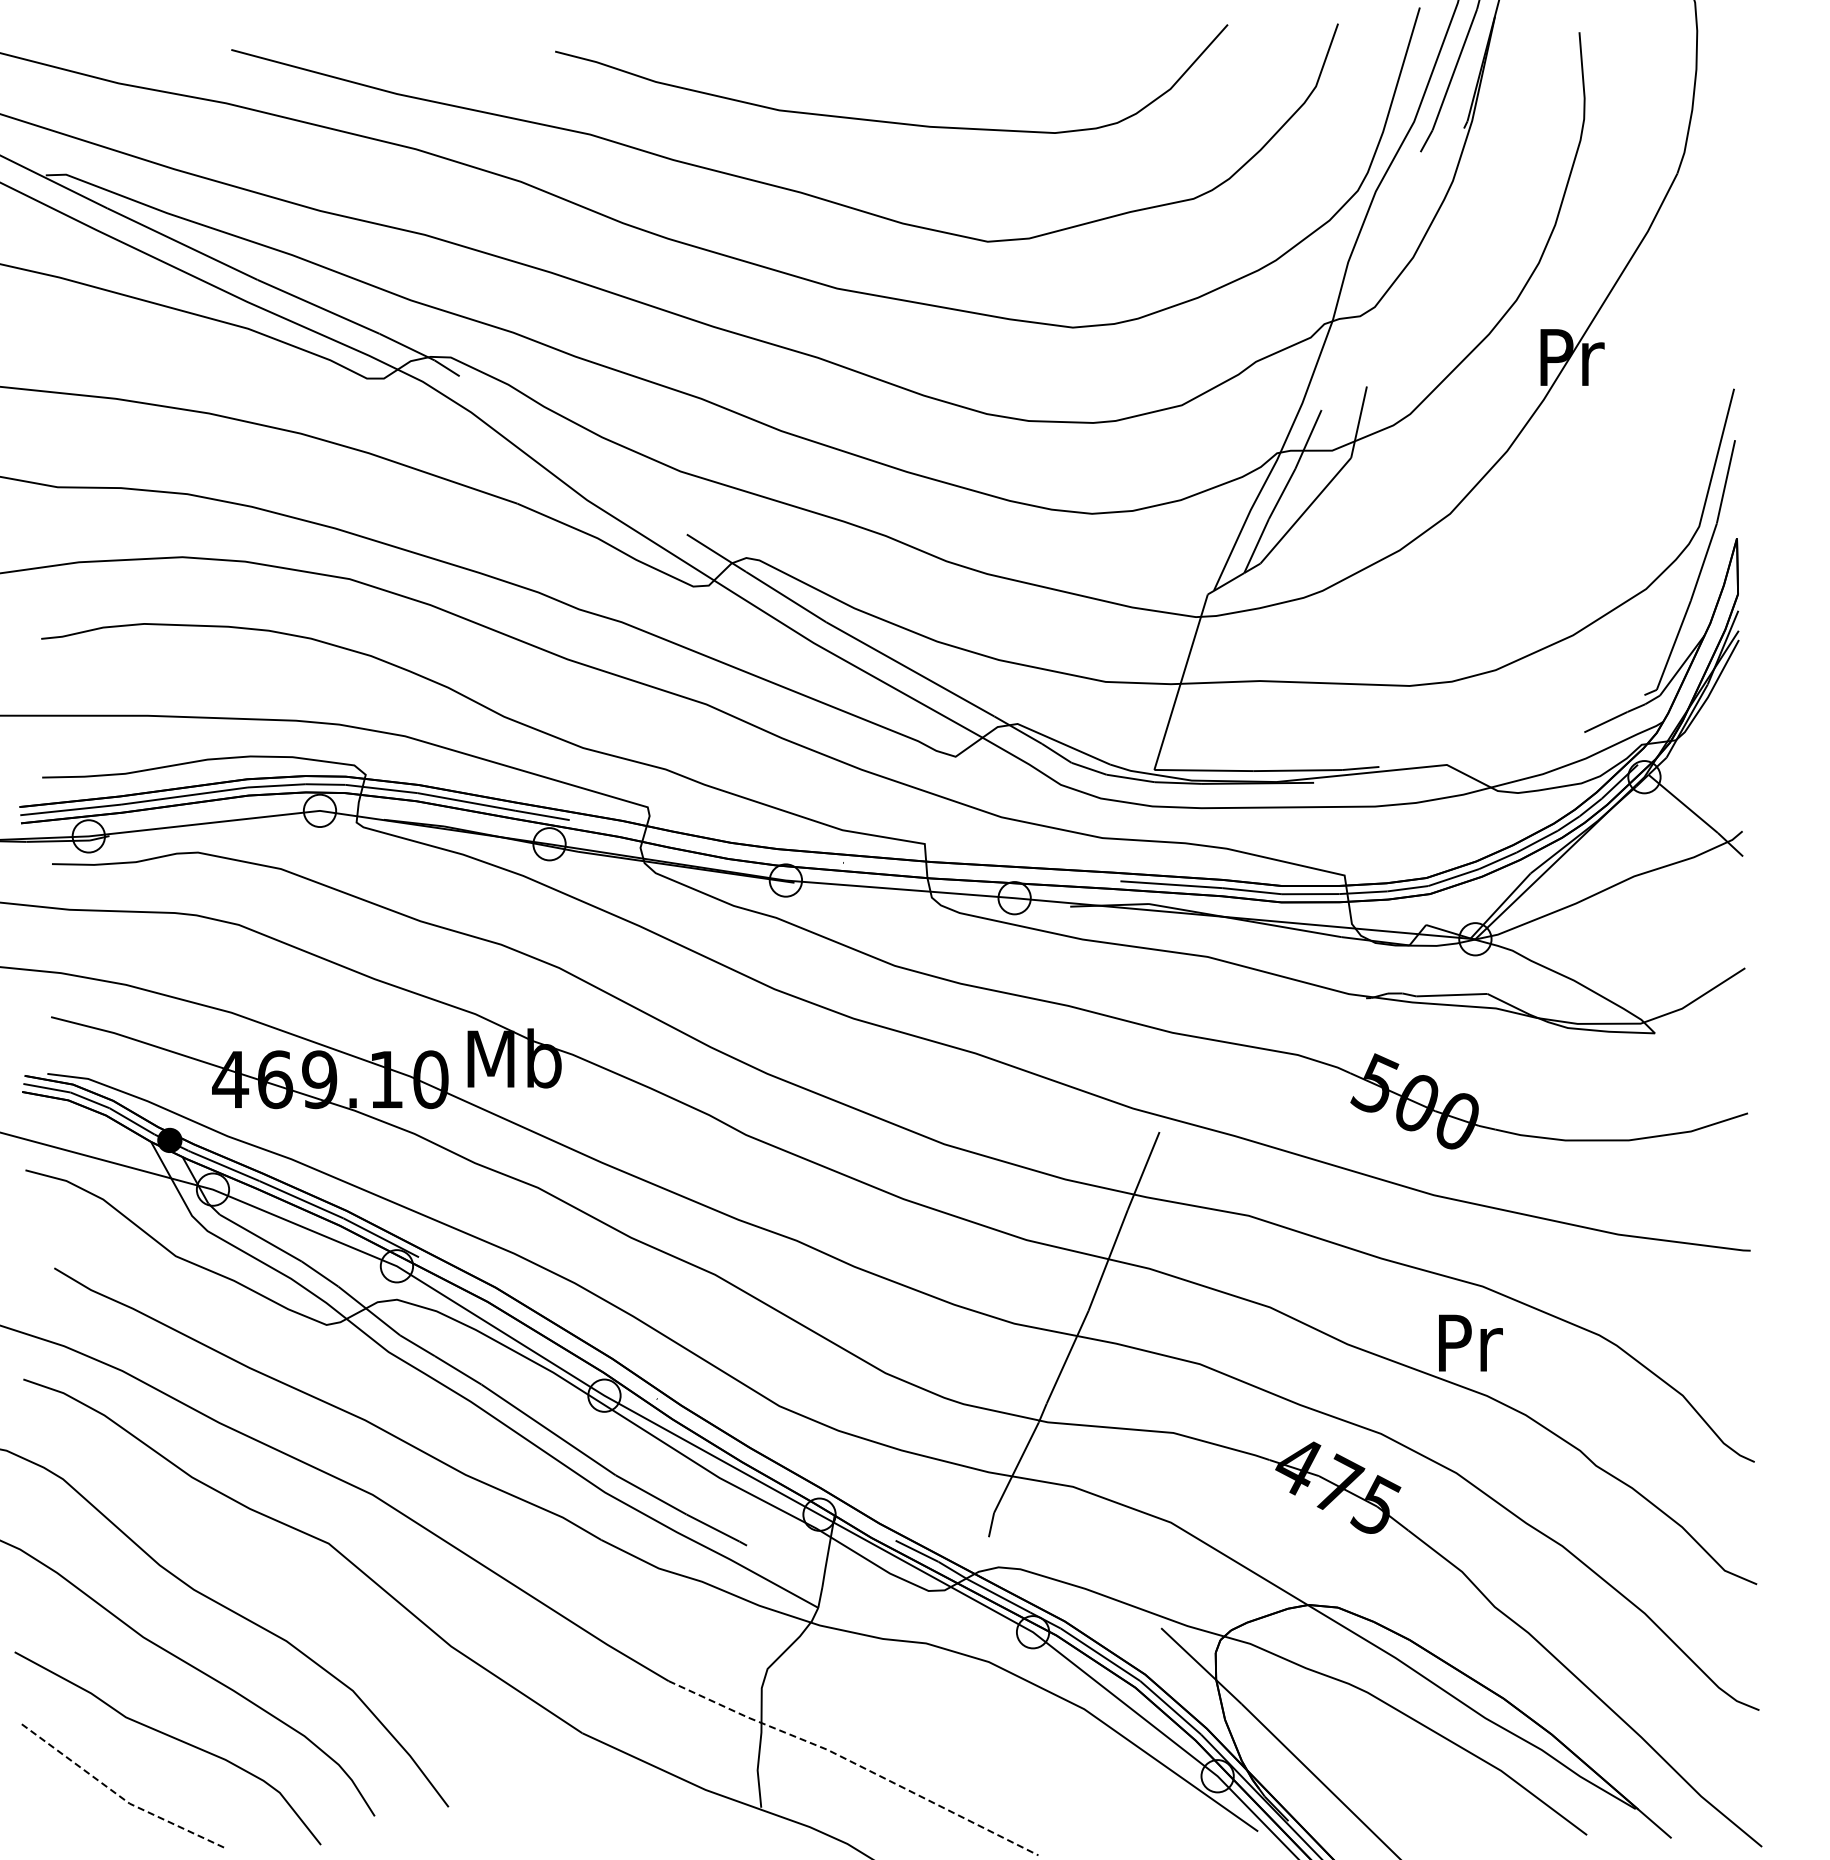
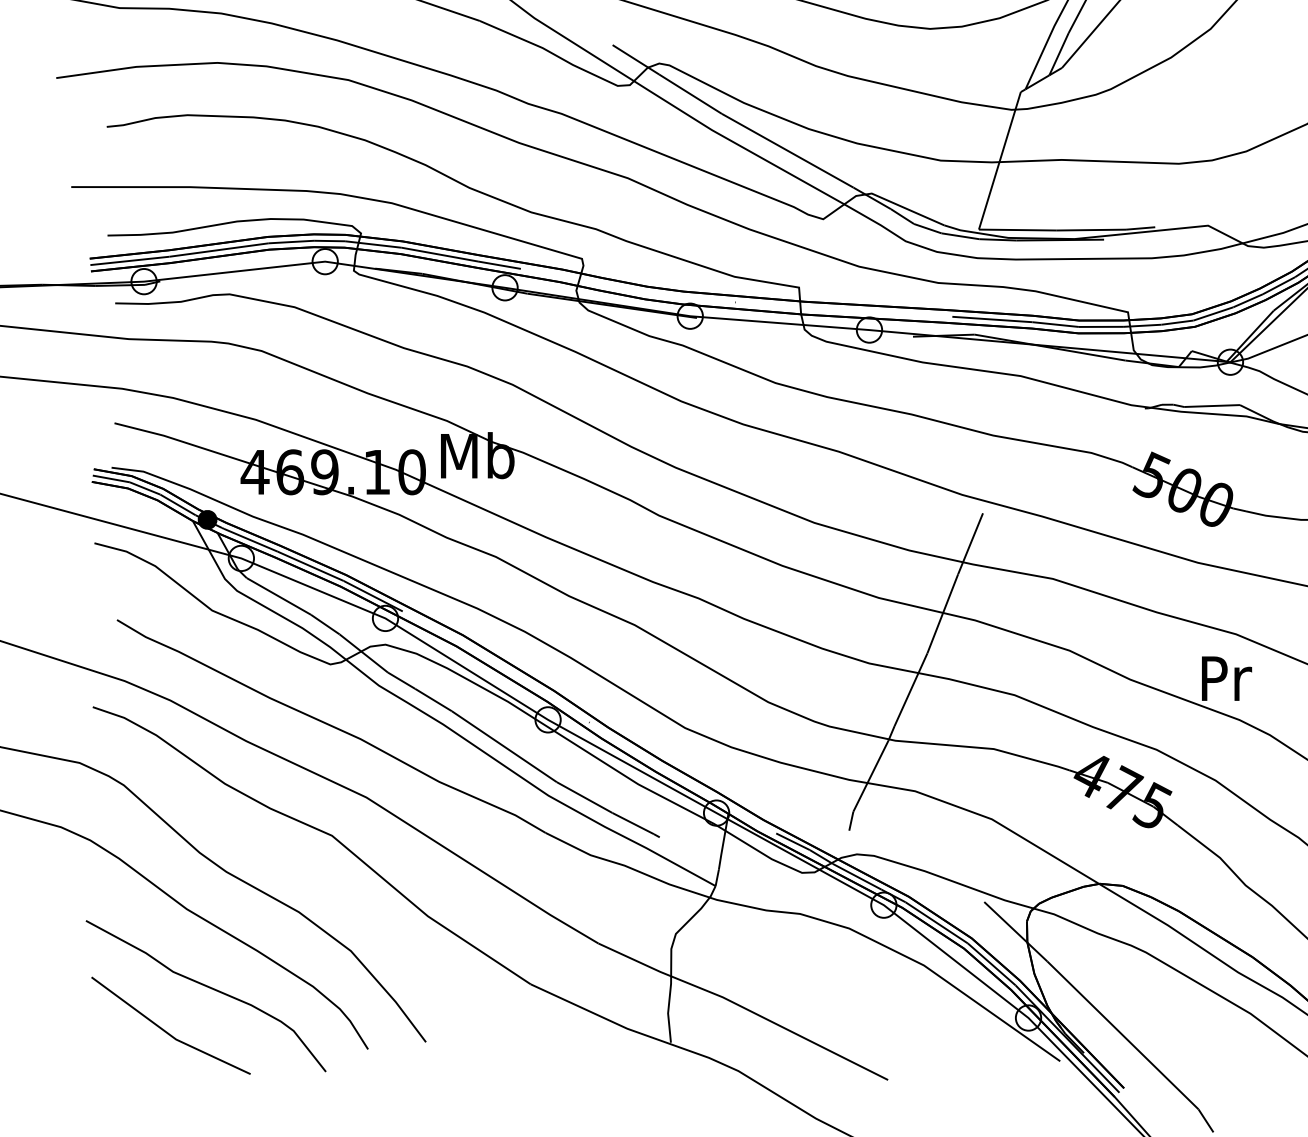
line: (854, 1763) -> (743, 1008), dashed -> solid
line: (118, 1795) -> (167, 1033), dashed -> solid

